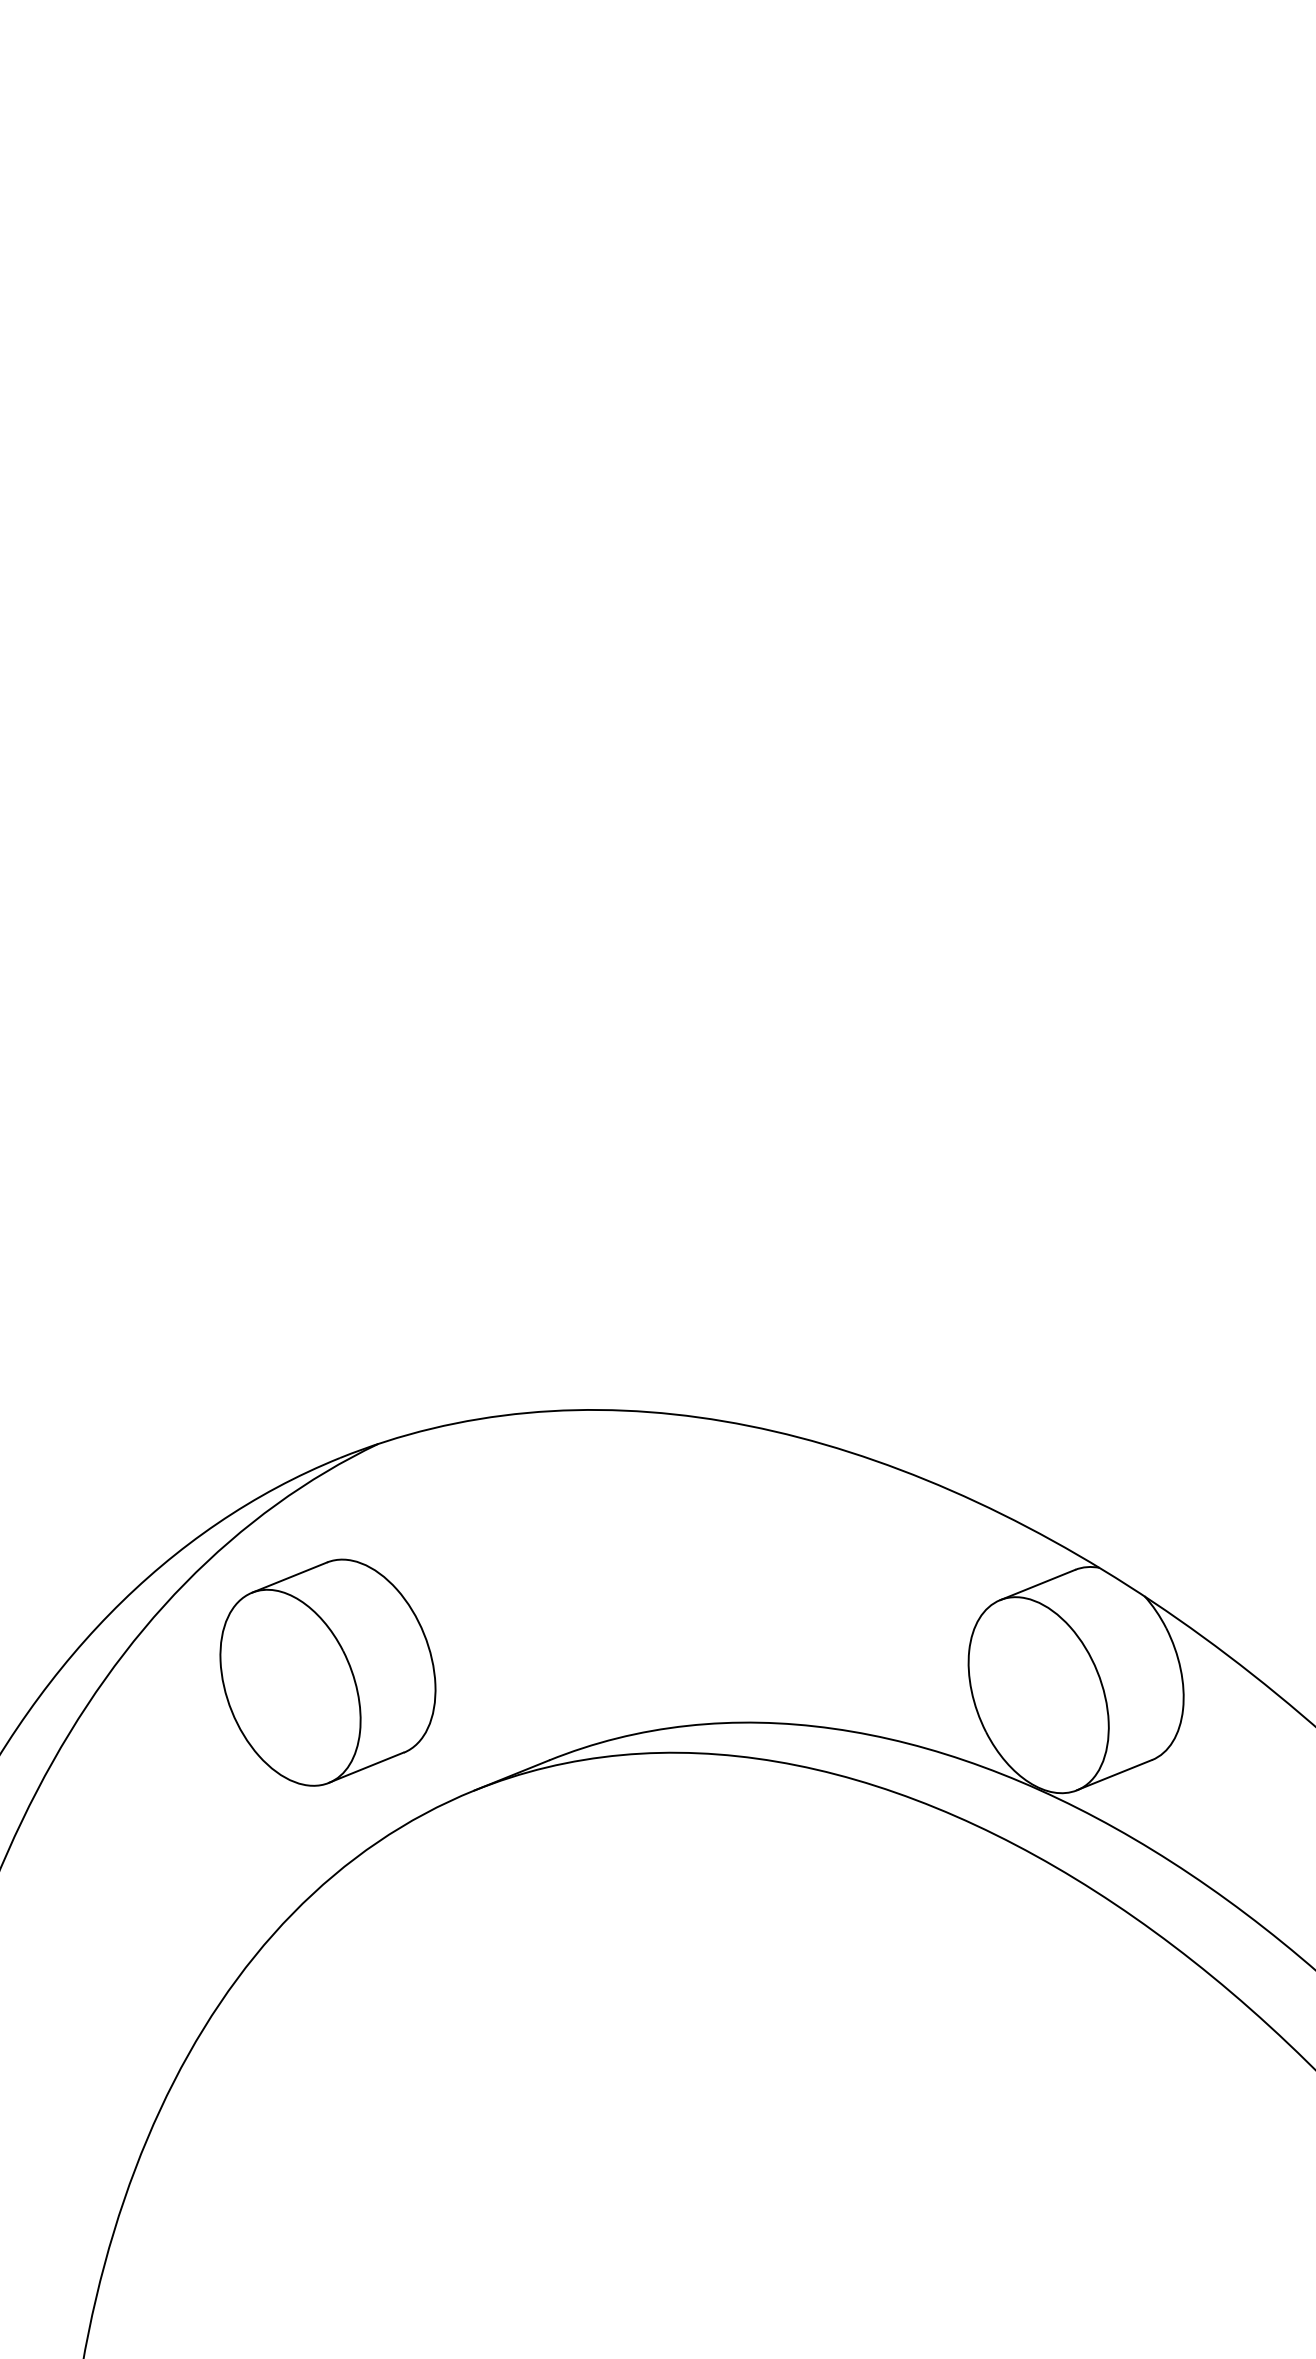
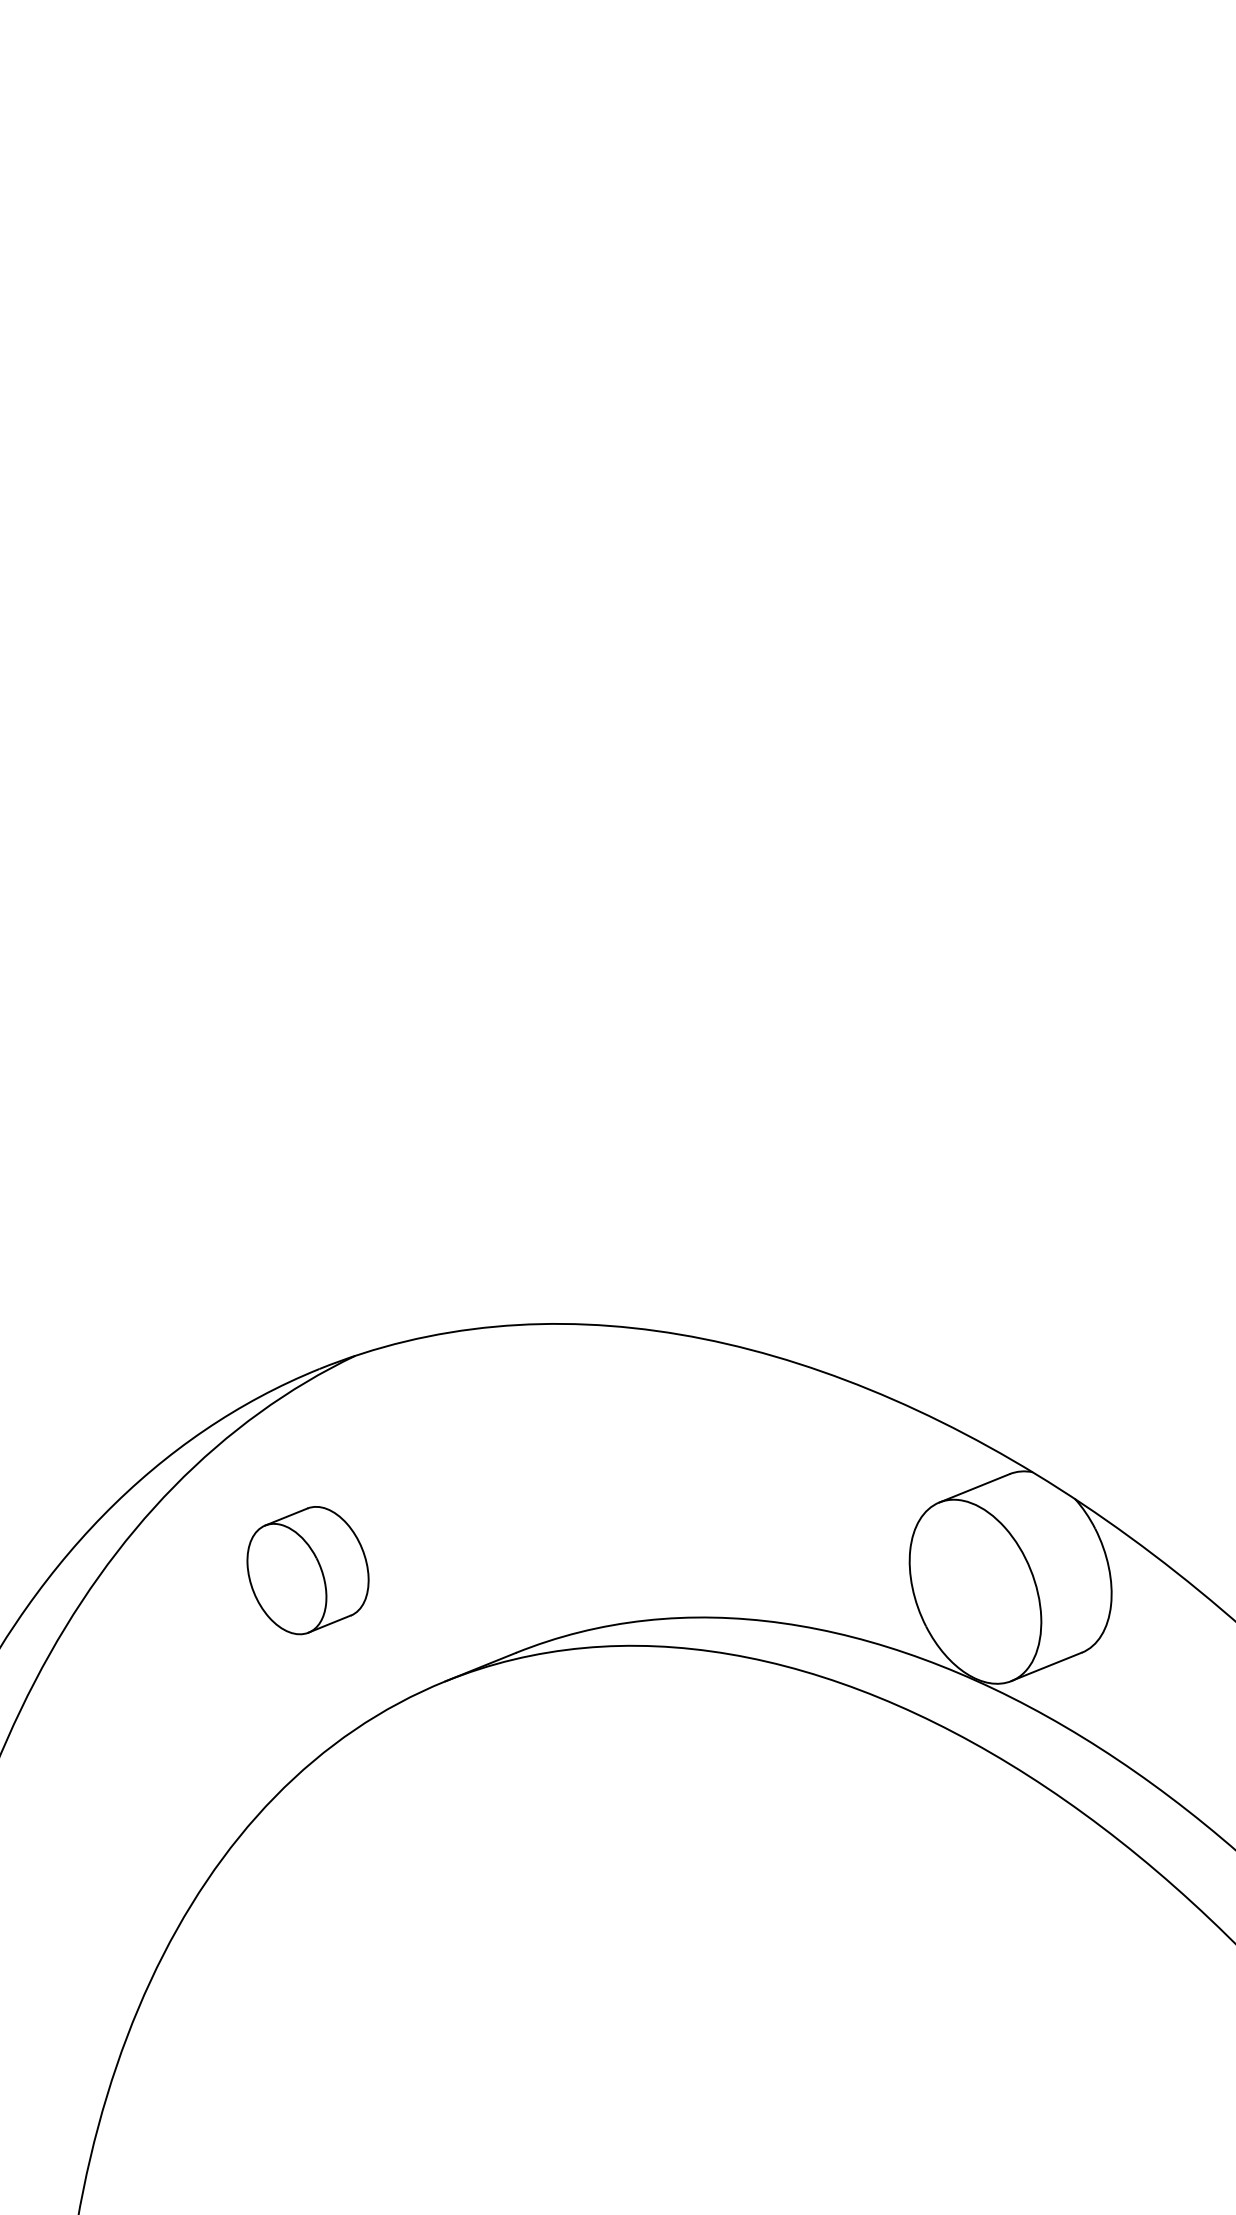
part: (327, 1672) -> (307, 1570), size x0.6

